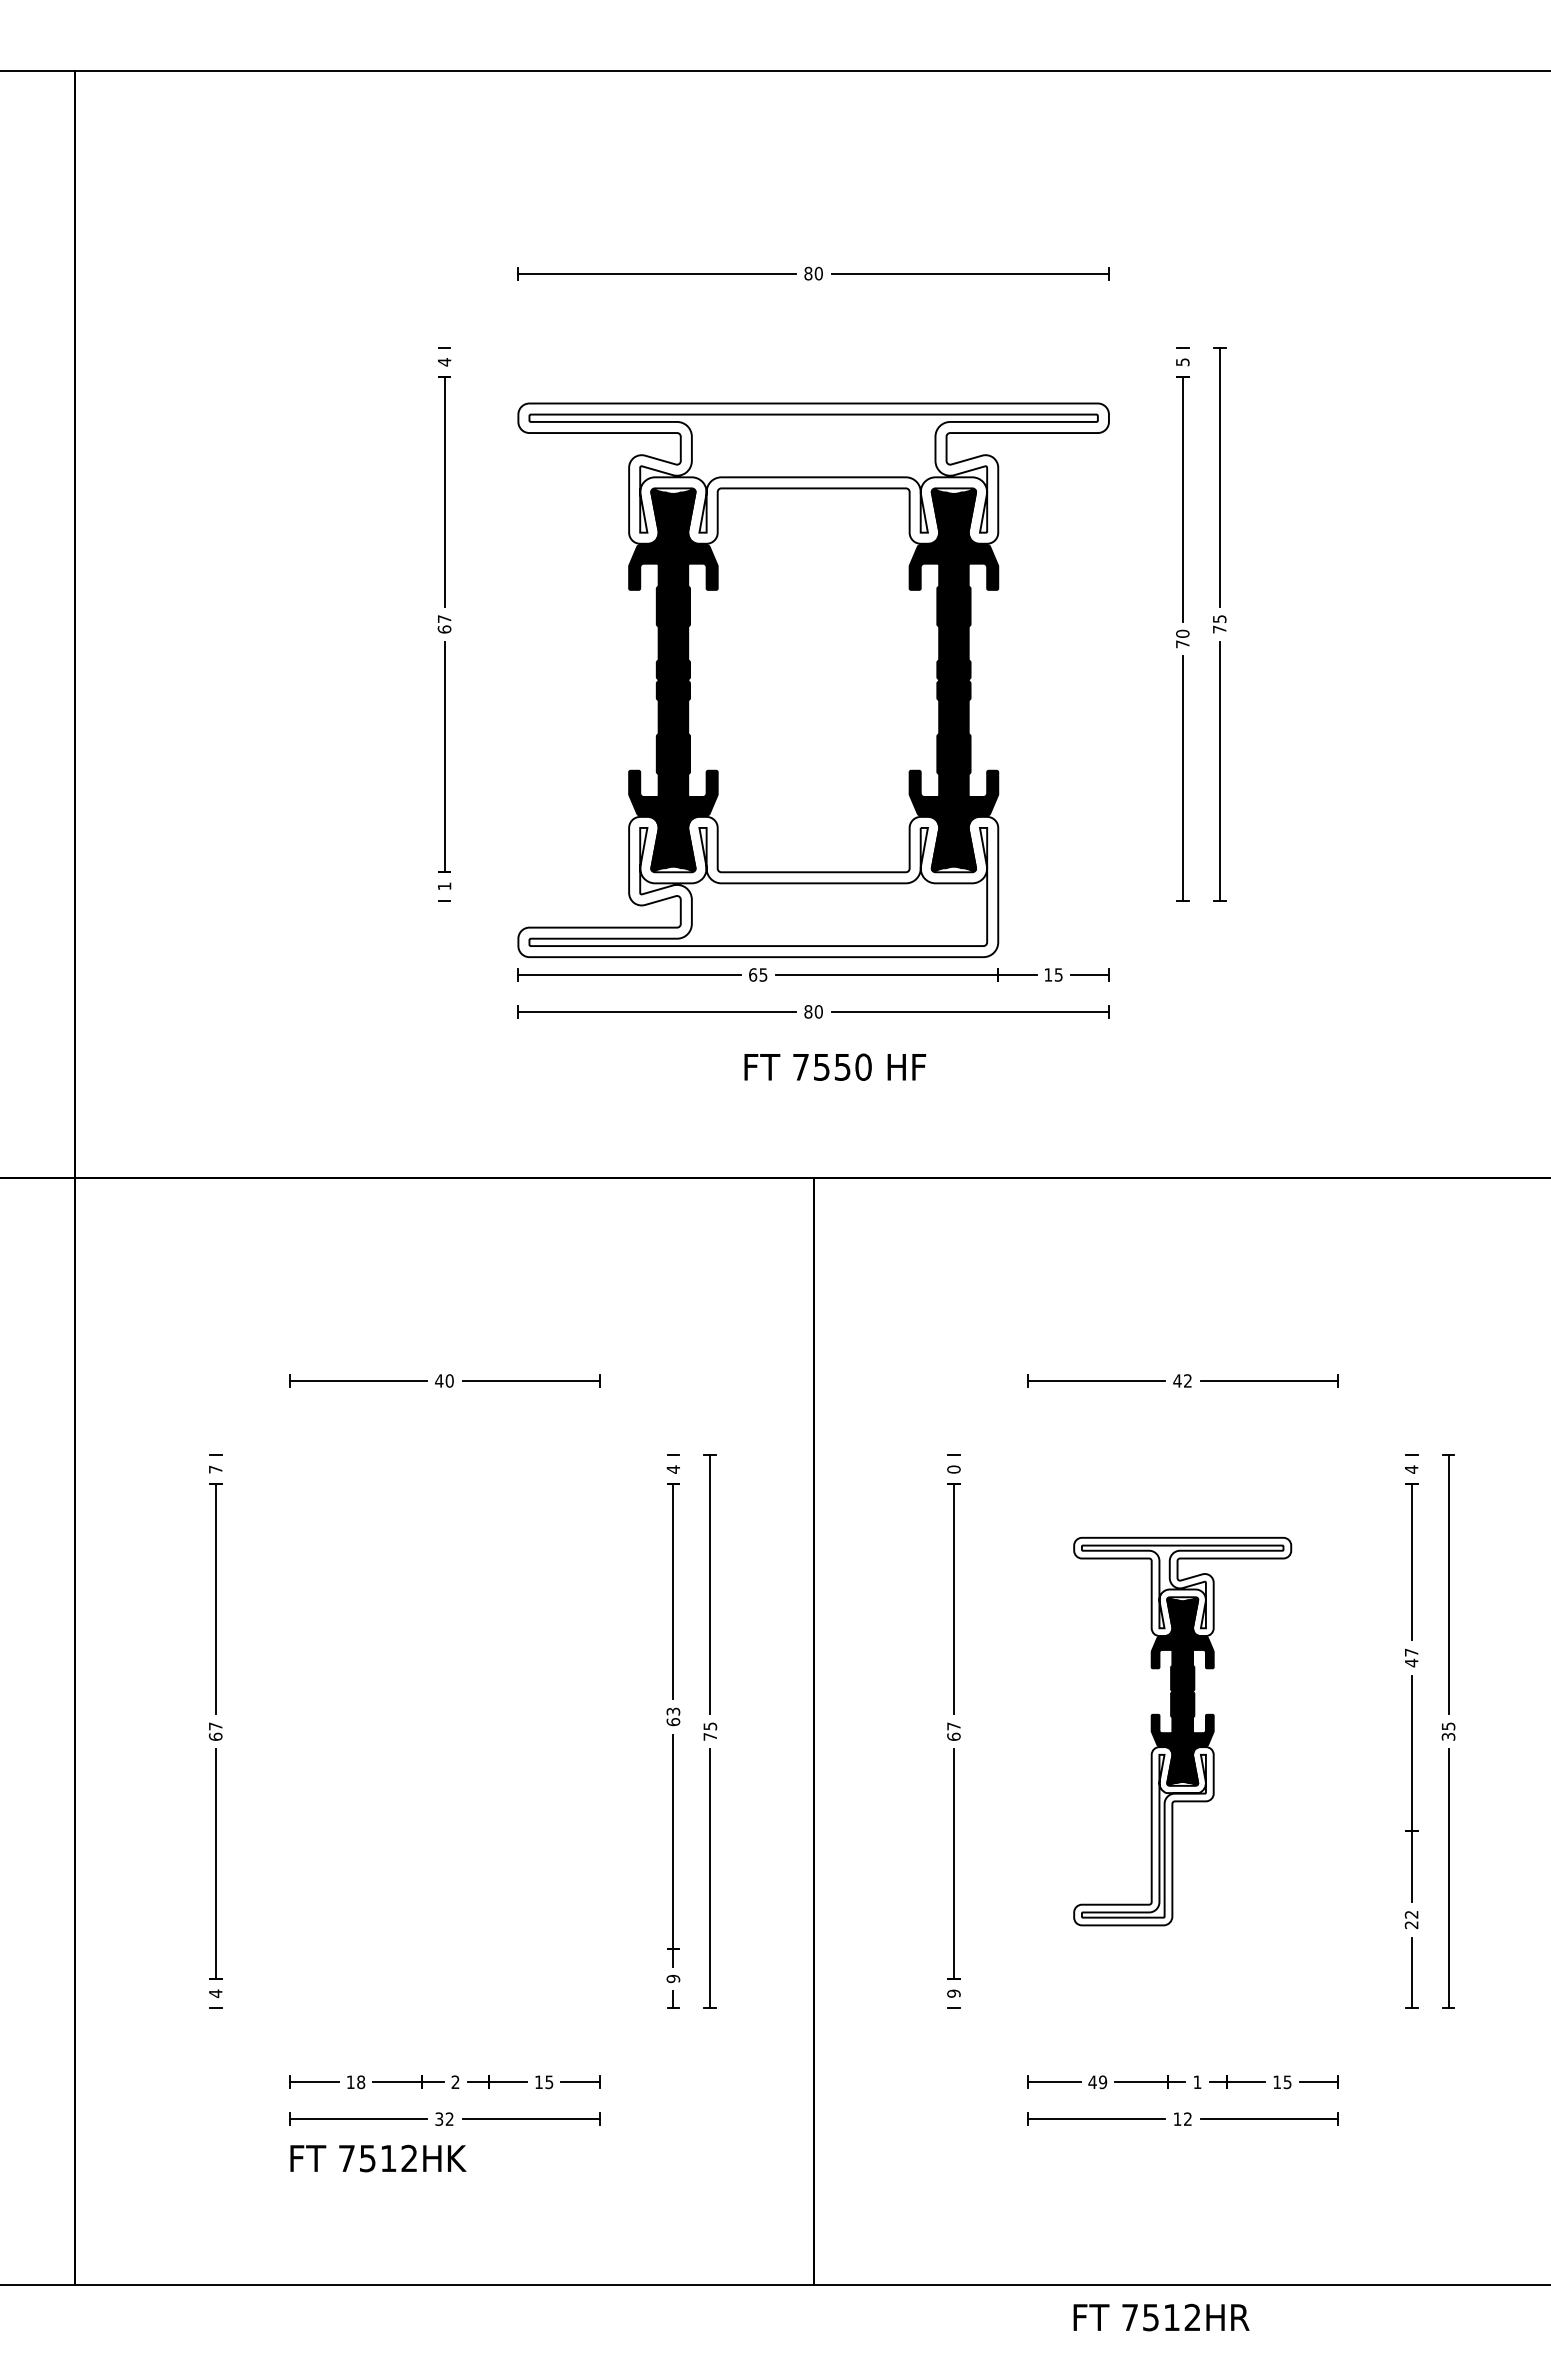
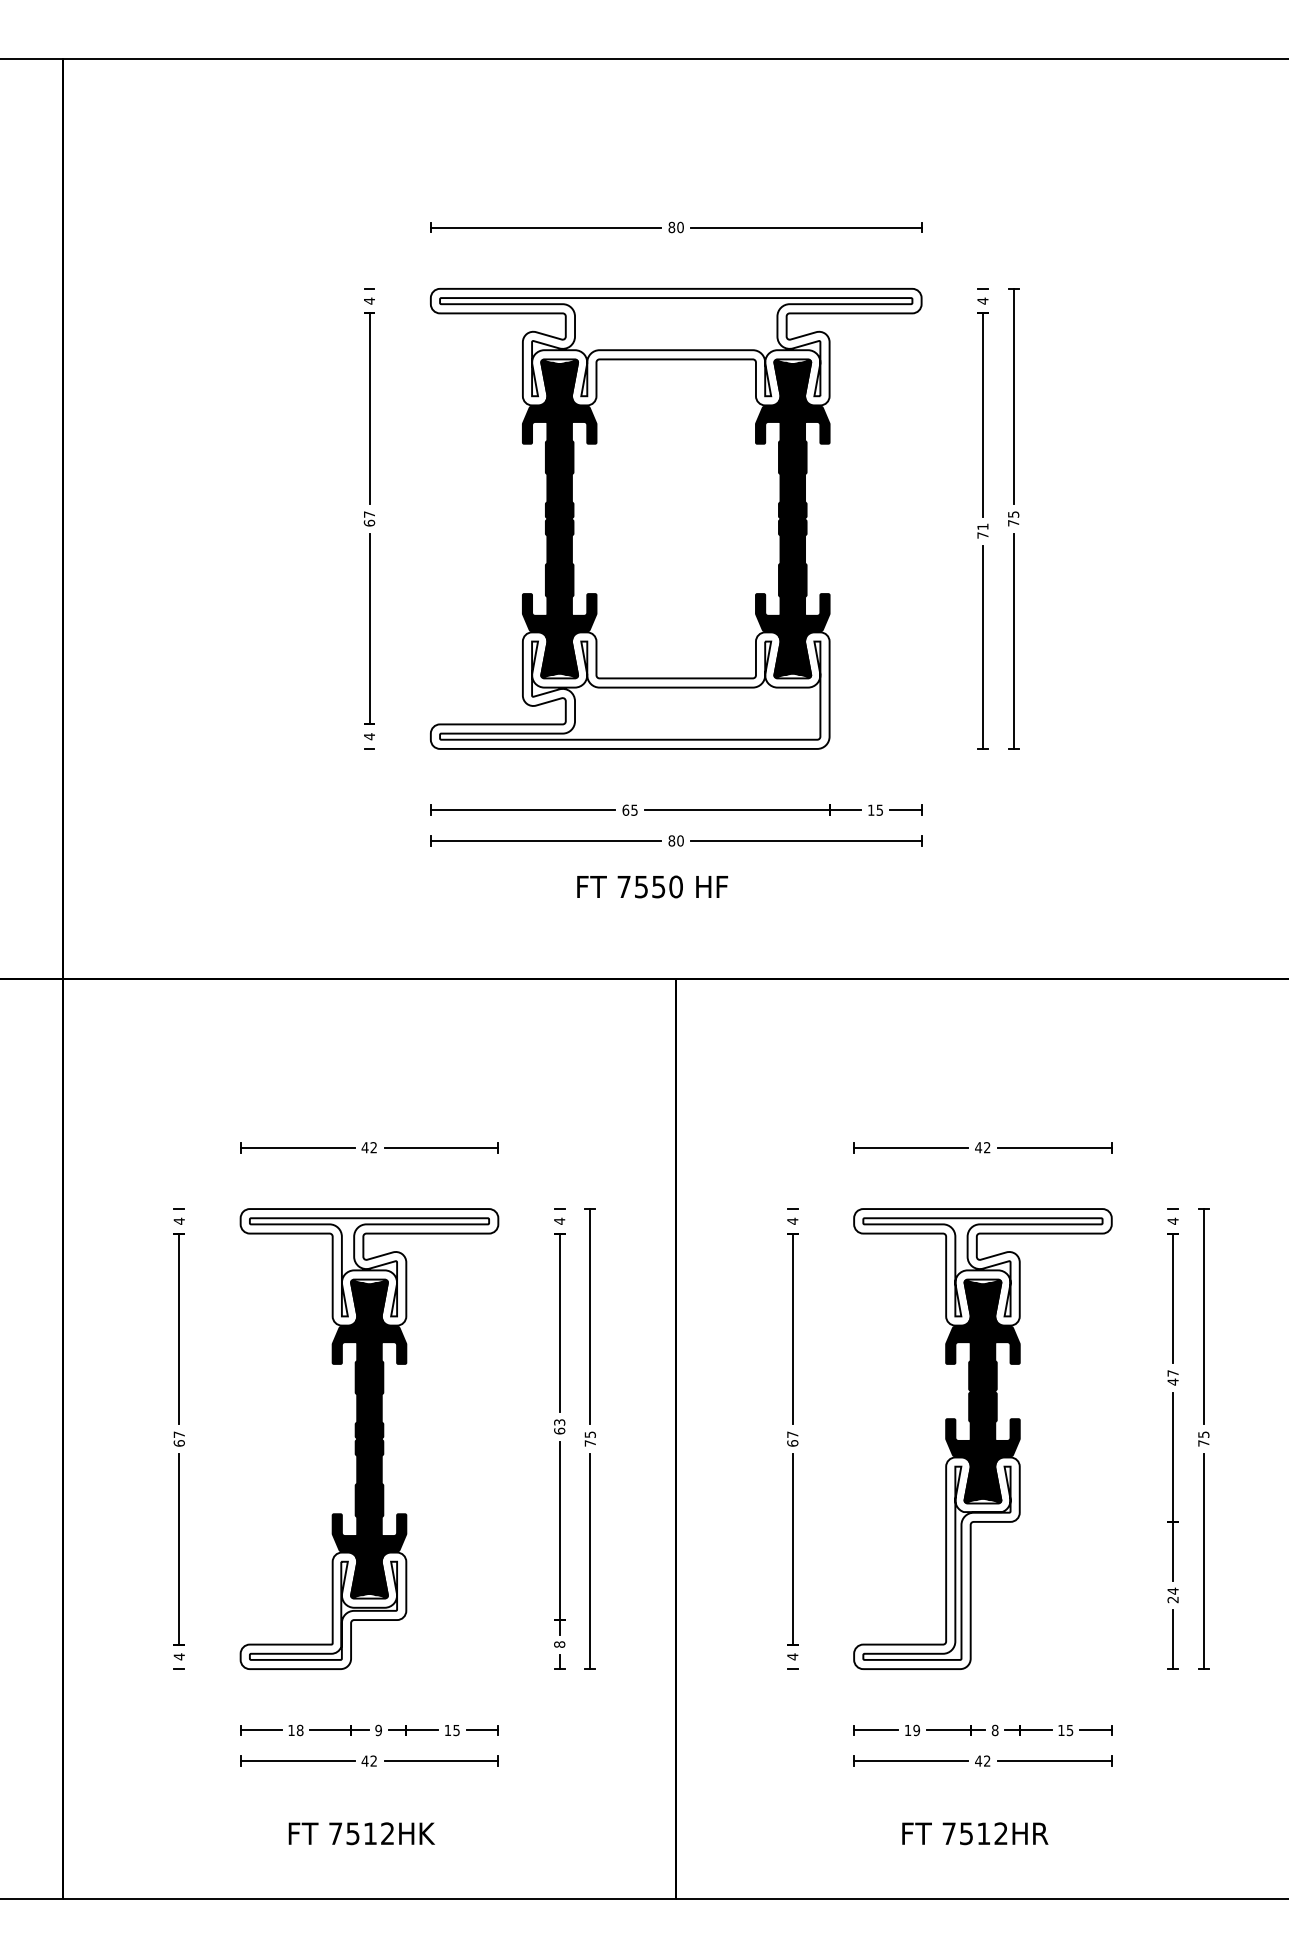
text: (1182, 362) -> (982, 301), 5 -> 4
text: (1182, 633) -> (982, 526), 70 -> 71
part: (813, 680) -> (676, 519), moved
text: (444, 886) -> (369, 736), 1 -> 4
text: (835, 1066) -> (652, 886), moved
text: (449, 1380) -> (373, 1147), 40 -> 42
text: (215, 1469) -> (179, 1221), 7 -> 4
text: (953, 1469) -> (792, 1221), 0 -> 4
part: (444, 1731) -> (369, 1438), added
part: (1182, 1731) -> (982, 1438), size x1.43
text: (1448, 1736) -> (1203, 1443), 35 -> 75
text: (1411, 1914) -> (1173, 1591), 22 -> 24
text: (673, 1978) -> (559, 1644), 9 -> 8
text: (953, 1993) -> (792, 1656), 9 -> 4
text: (1092, 2081) -> (907, 1729), 49 -> 19
text: (455, 2082) -> (378, 1730), 2 -> 9
text: (1197, 2082) -> (995, 1730), 1 -> 8
text: (1177, 2118) -> (978, 1760), 12 -> 42
text: (439, 2119) -> (365, 1761), 32 -> 42
text: (378, 2158) -> (361, 1833), moved
text: (1161, 2317) -> (975, 1833), moved

